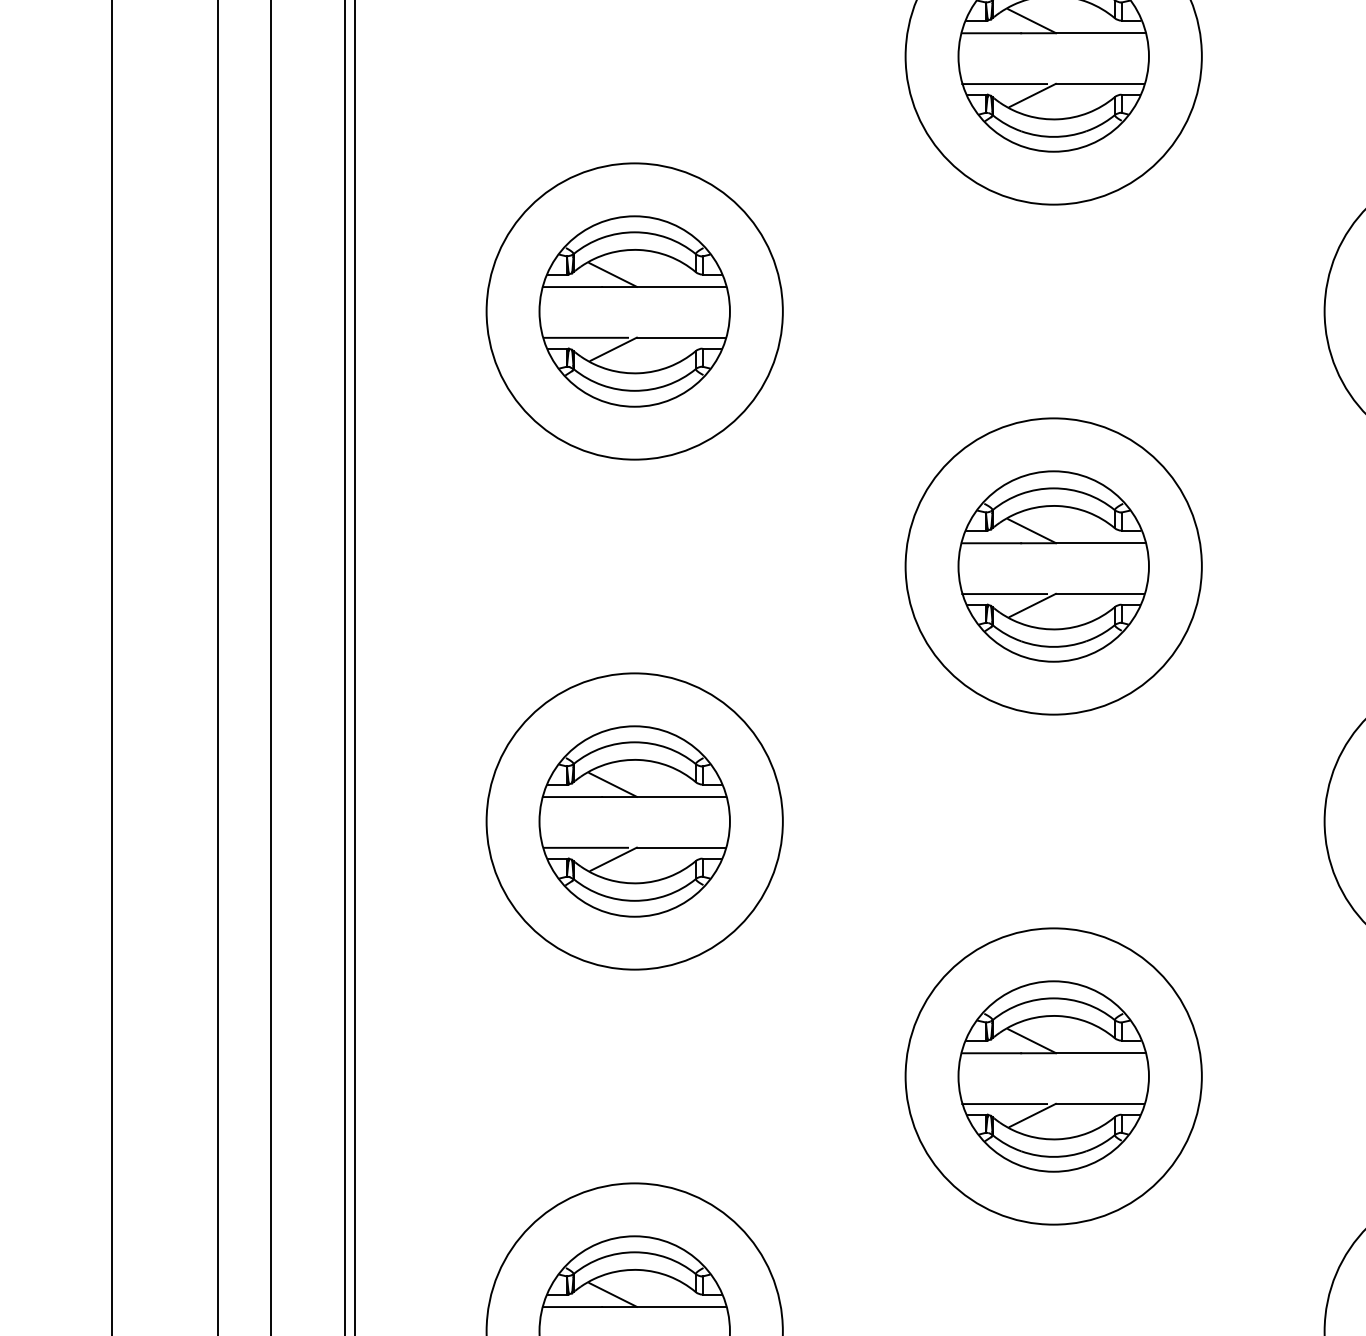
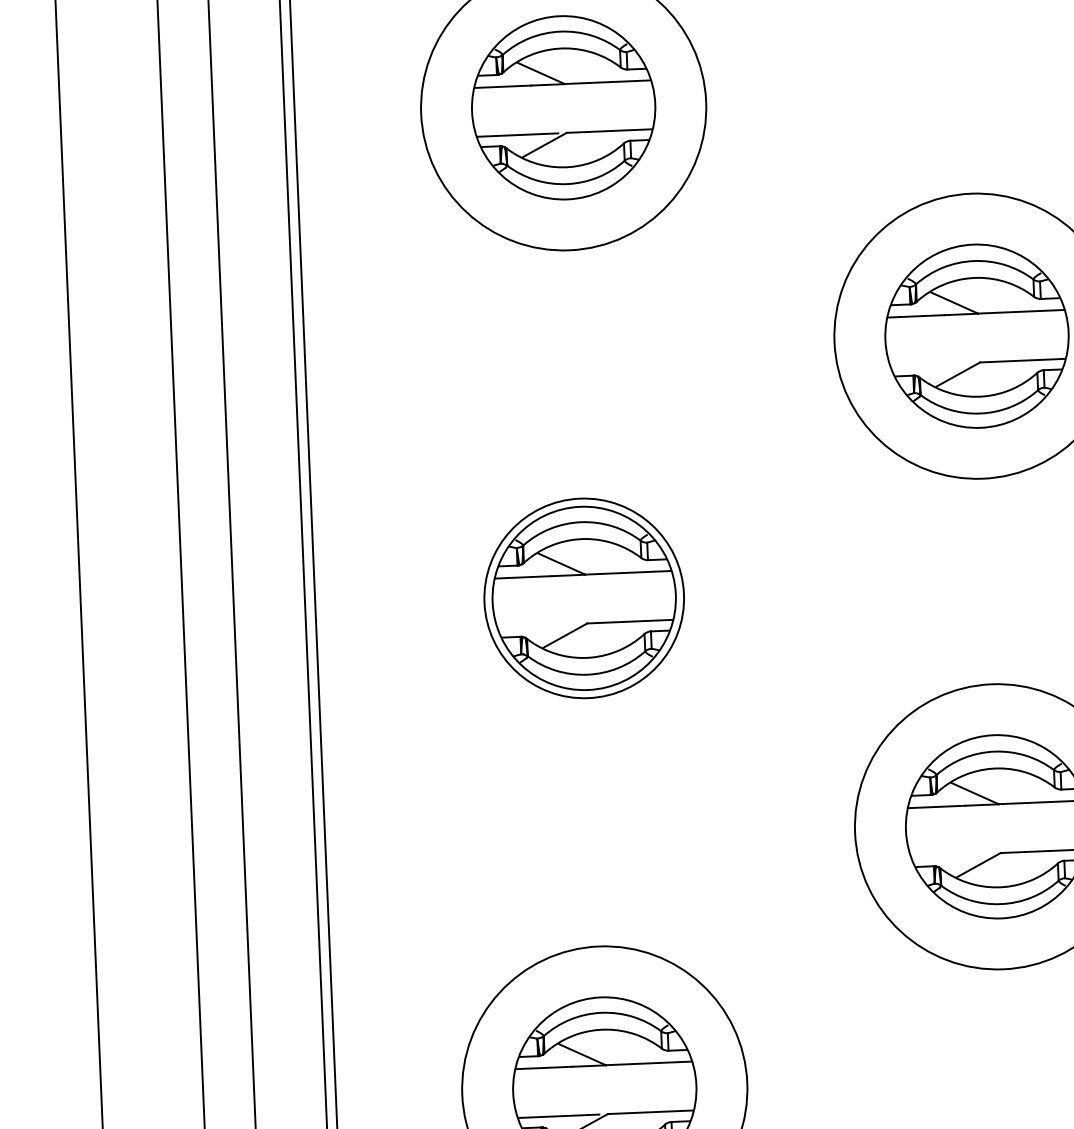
line: (1004, 594) -> (930, 365), removed
circle: (634, 821) -> (583, 598), size x0.7
line: (586, 847) -> (538, 625), removed
line: (1004, 1104) -> (951, 855), removed

